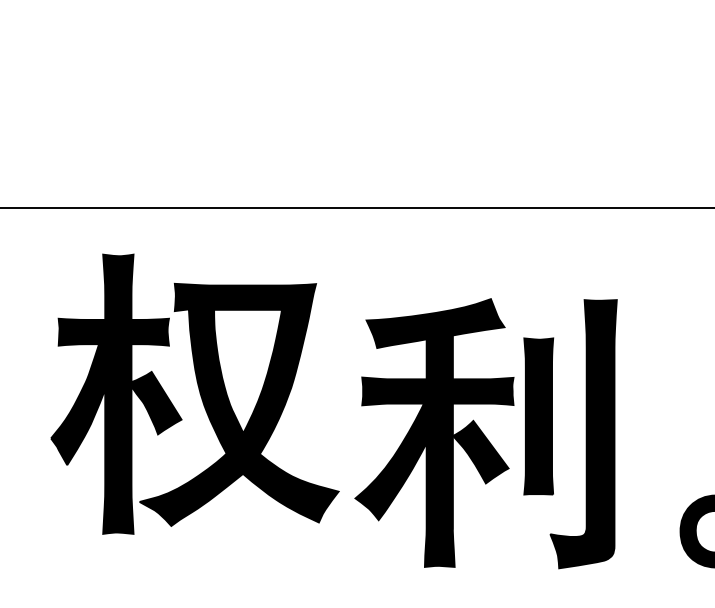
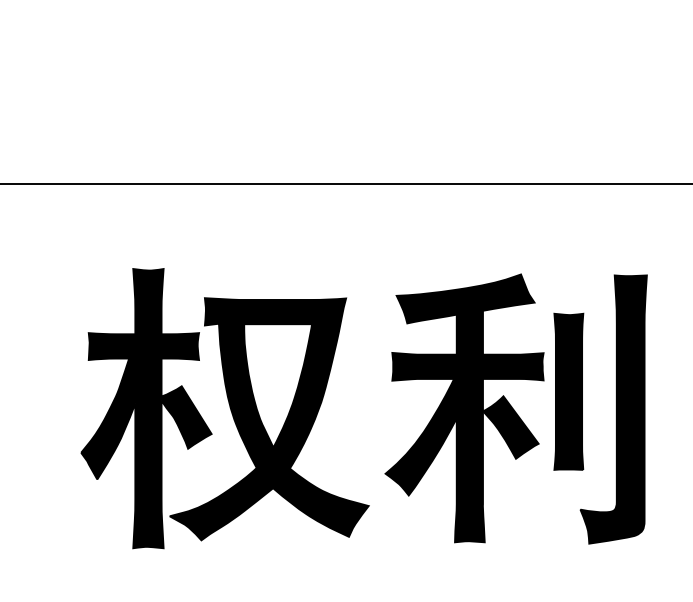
part: (194, 393) -> (224, 407), moved

